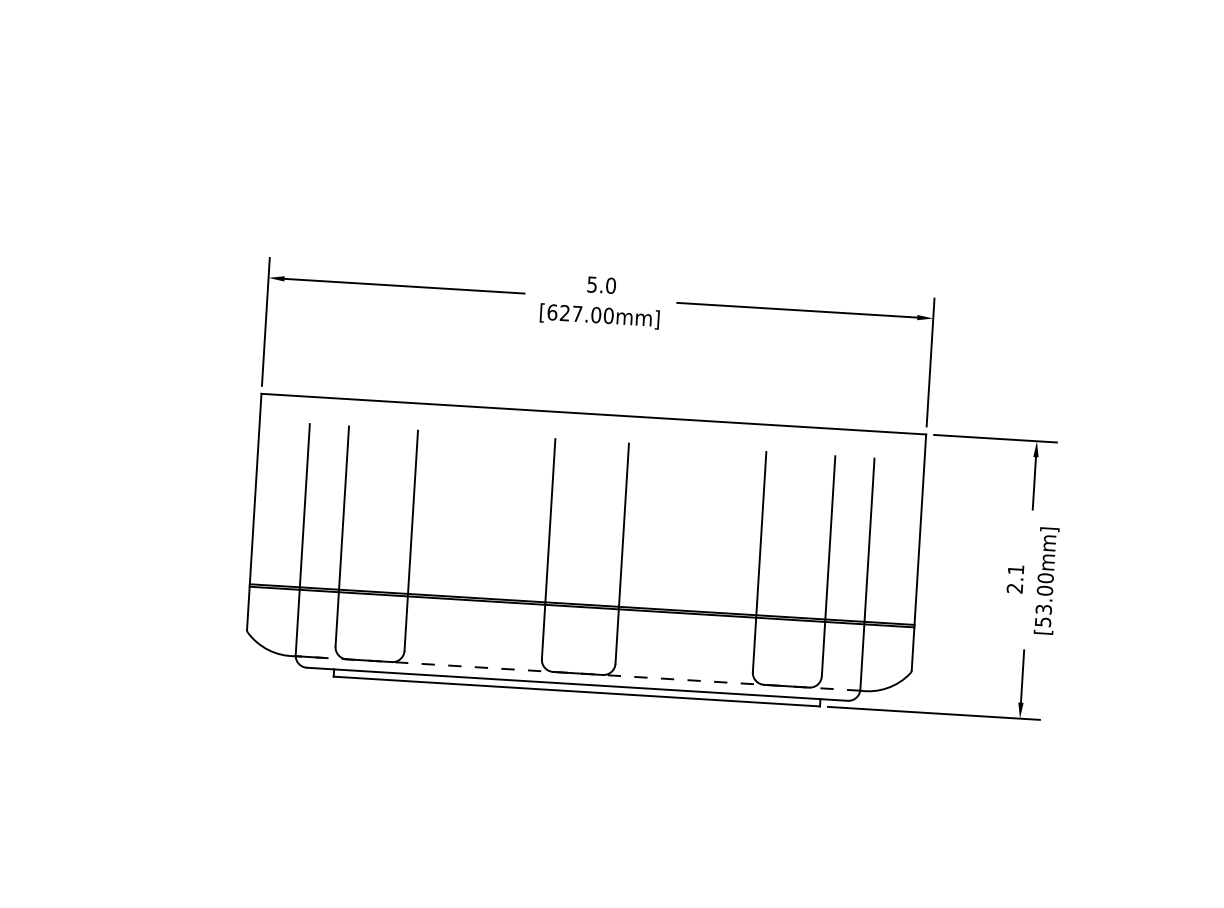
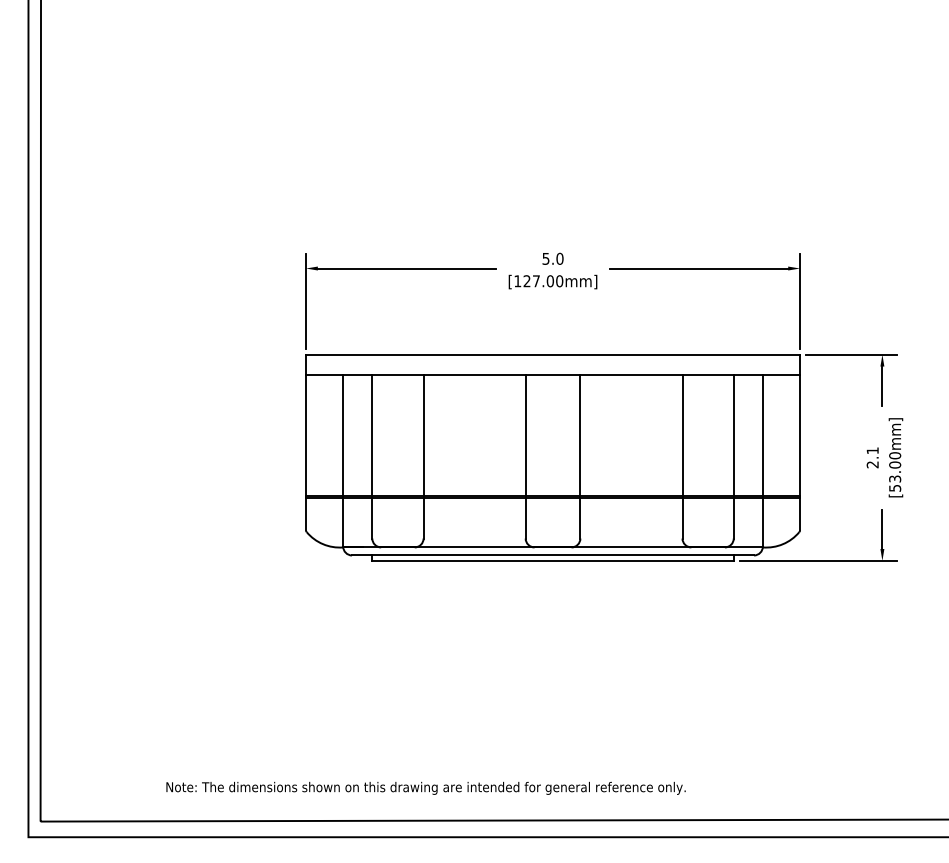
text: (552, 312) -> (517, 281), [627.00mm] -> [127.00mm]
line: (592, 440) -> (553, 374), added
line: (578, 673) -> (553, 547), dashed -> solid

